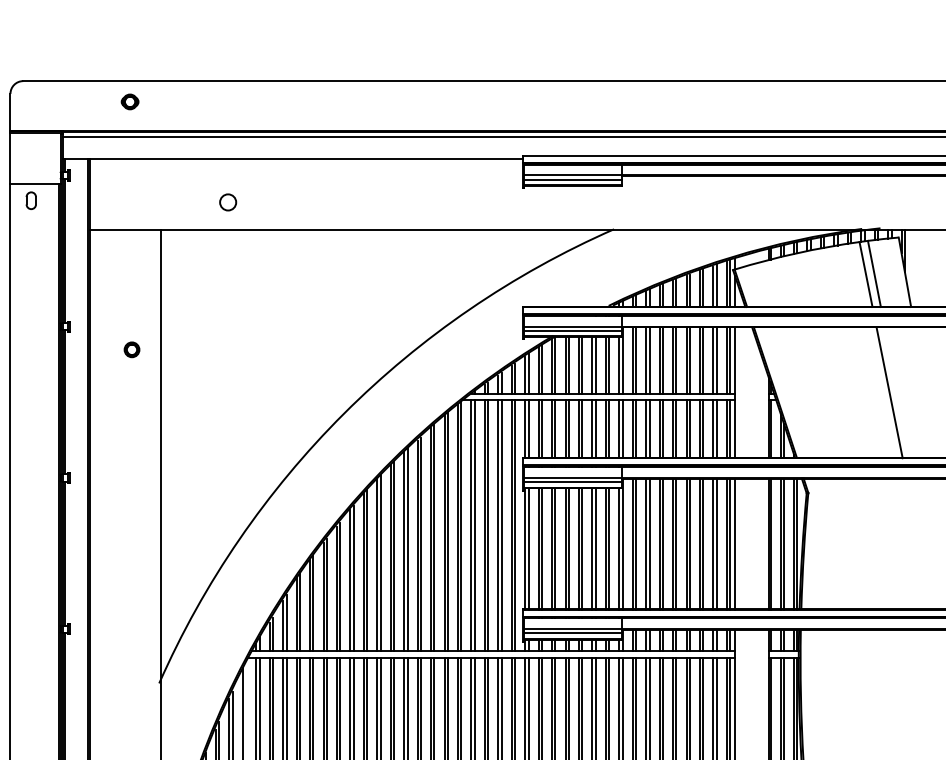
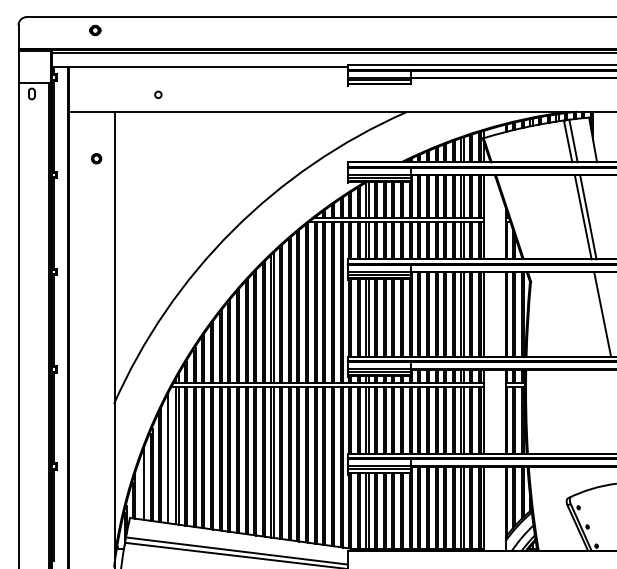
circle: (228, 201) -> (158, 94), size x0.62
part: (131, 349) -> (96, 158), moved
line: (897, 393) -> (588, 217), added
line: (919, 544) -> (602, 314), added

